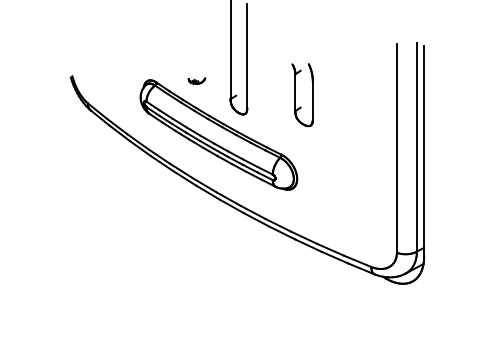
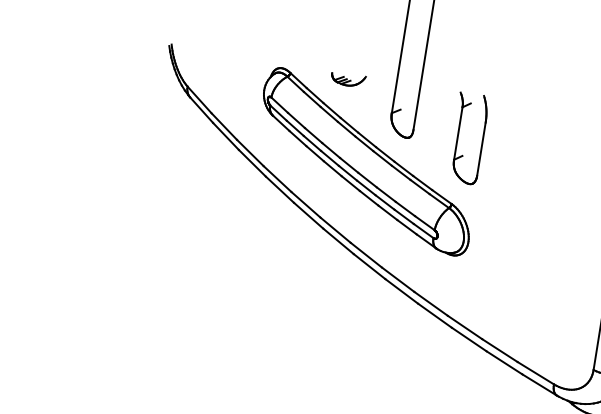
part: (196, 80) -> (347, 78), size x1.43
part: (295, 95) -> (457, 137), moved

